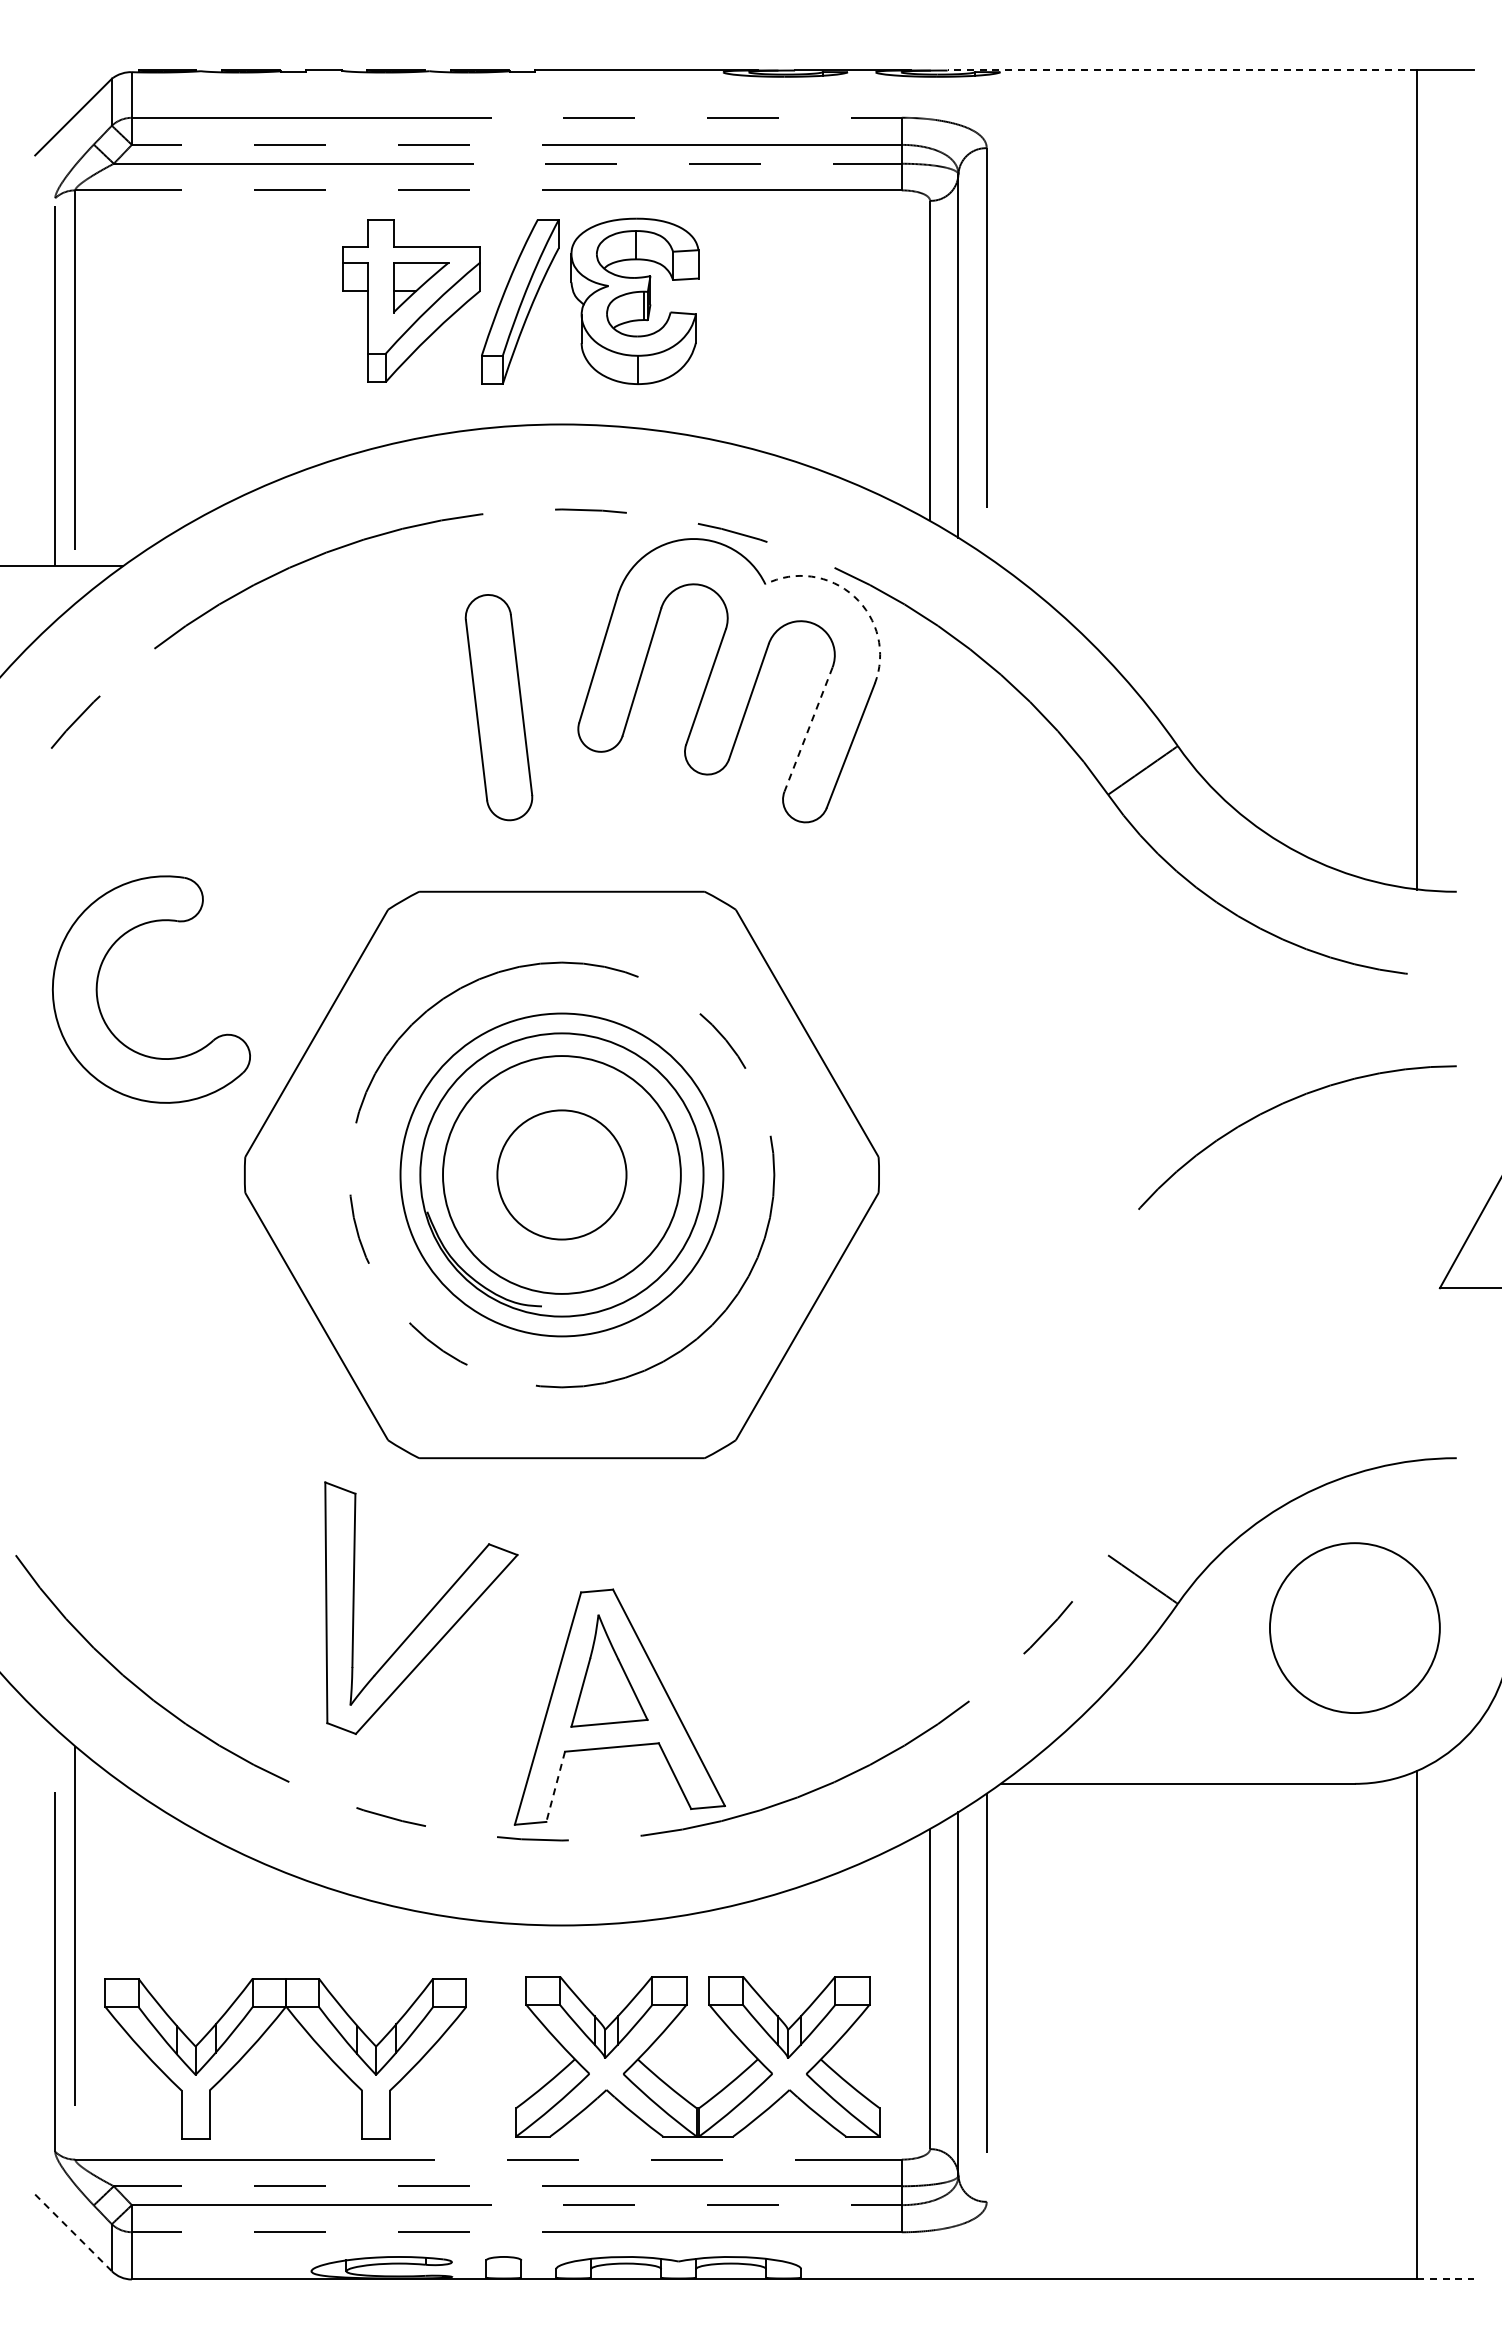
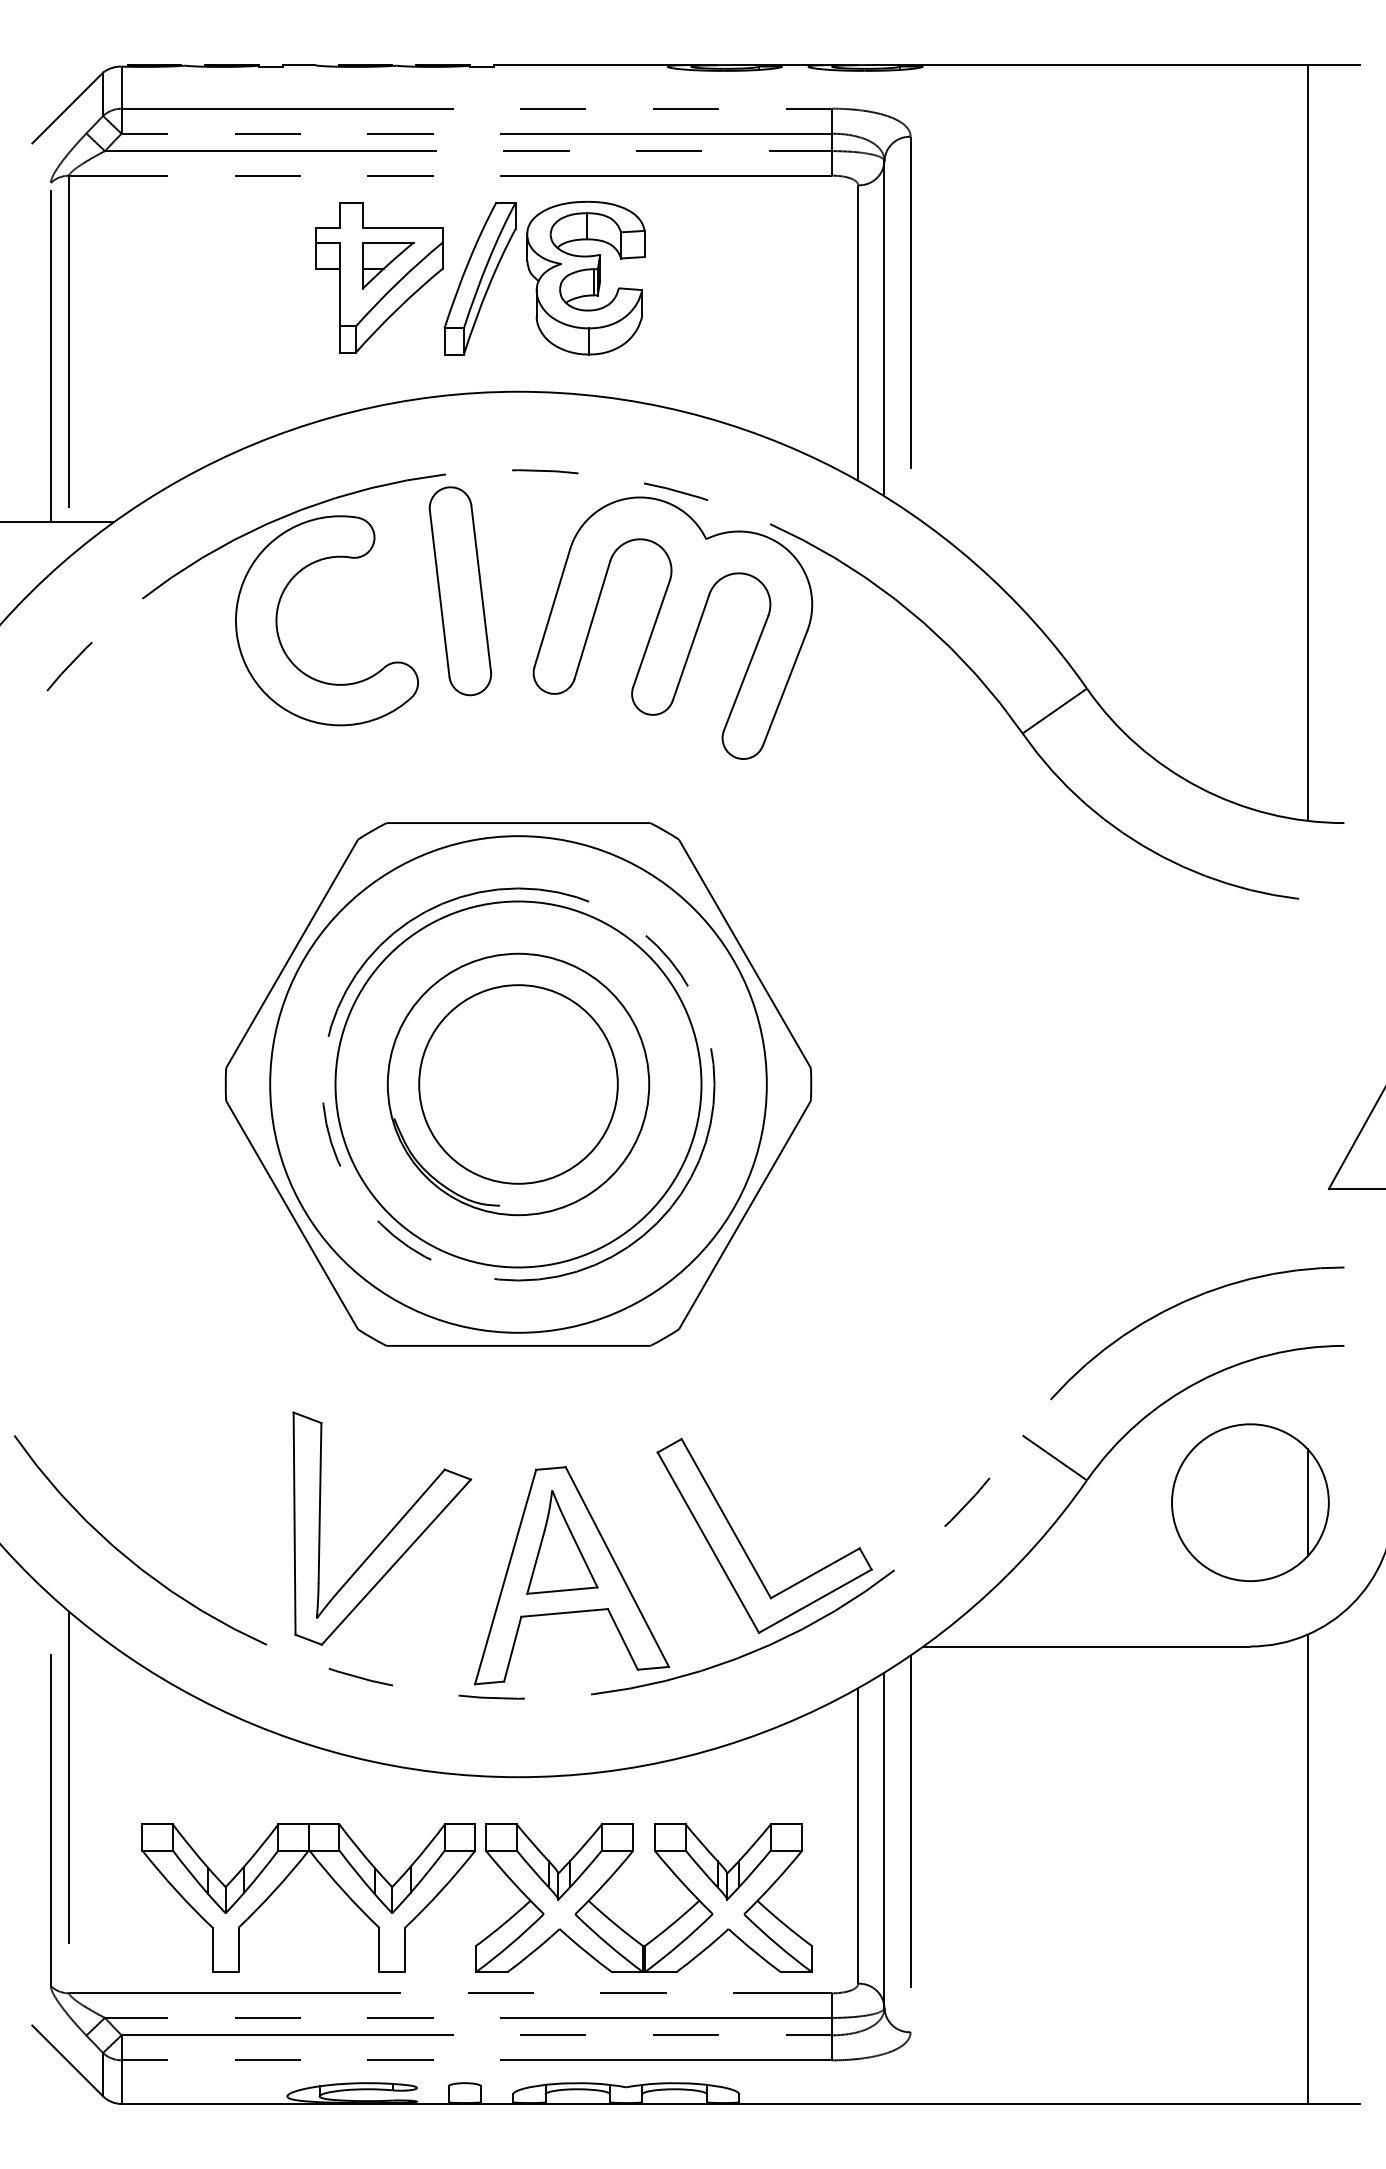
line: (1182, 70) -> (1091, 65), dashed -> solid
arc: (854, 596) -> (788, 550), dashed -> solid
part: (498, 707) -> (459, 591), moved
line: (808, 729) -> (746, 673), dashed -> solid
part: (98, 981) -> (278, 613), moved
arc: (1281, 1105) -> (1182, 1303), moved
circle: (561, 1174) -> (518, 1084), size x1.67
circle: (561, 1174) -> (518, 1084), size x1.67
circle: (561, 1174) -> (518, 1084), size x1.67
part: (427, 1613) -> (387, 1533), moved
line: (1417, 1627) -> (1308, 1502), added
part: (806, 1677) -> (744, 1548), added
line: (555, 1787) -> (512, 1649), dashed -> solid
part: (259, 2040) -> (284, 1881), moved
line: (73, 2233) -> (67, 2061), dashed -> solid
line: (1446, 2279) -> (1334, 2103), dashed -> solid

